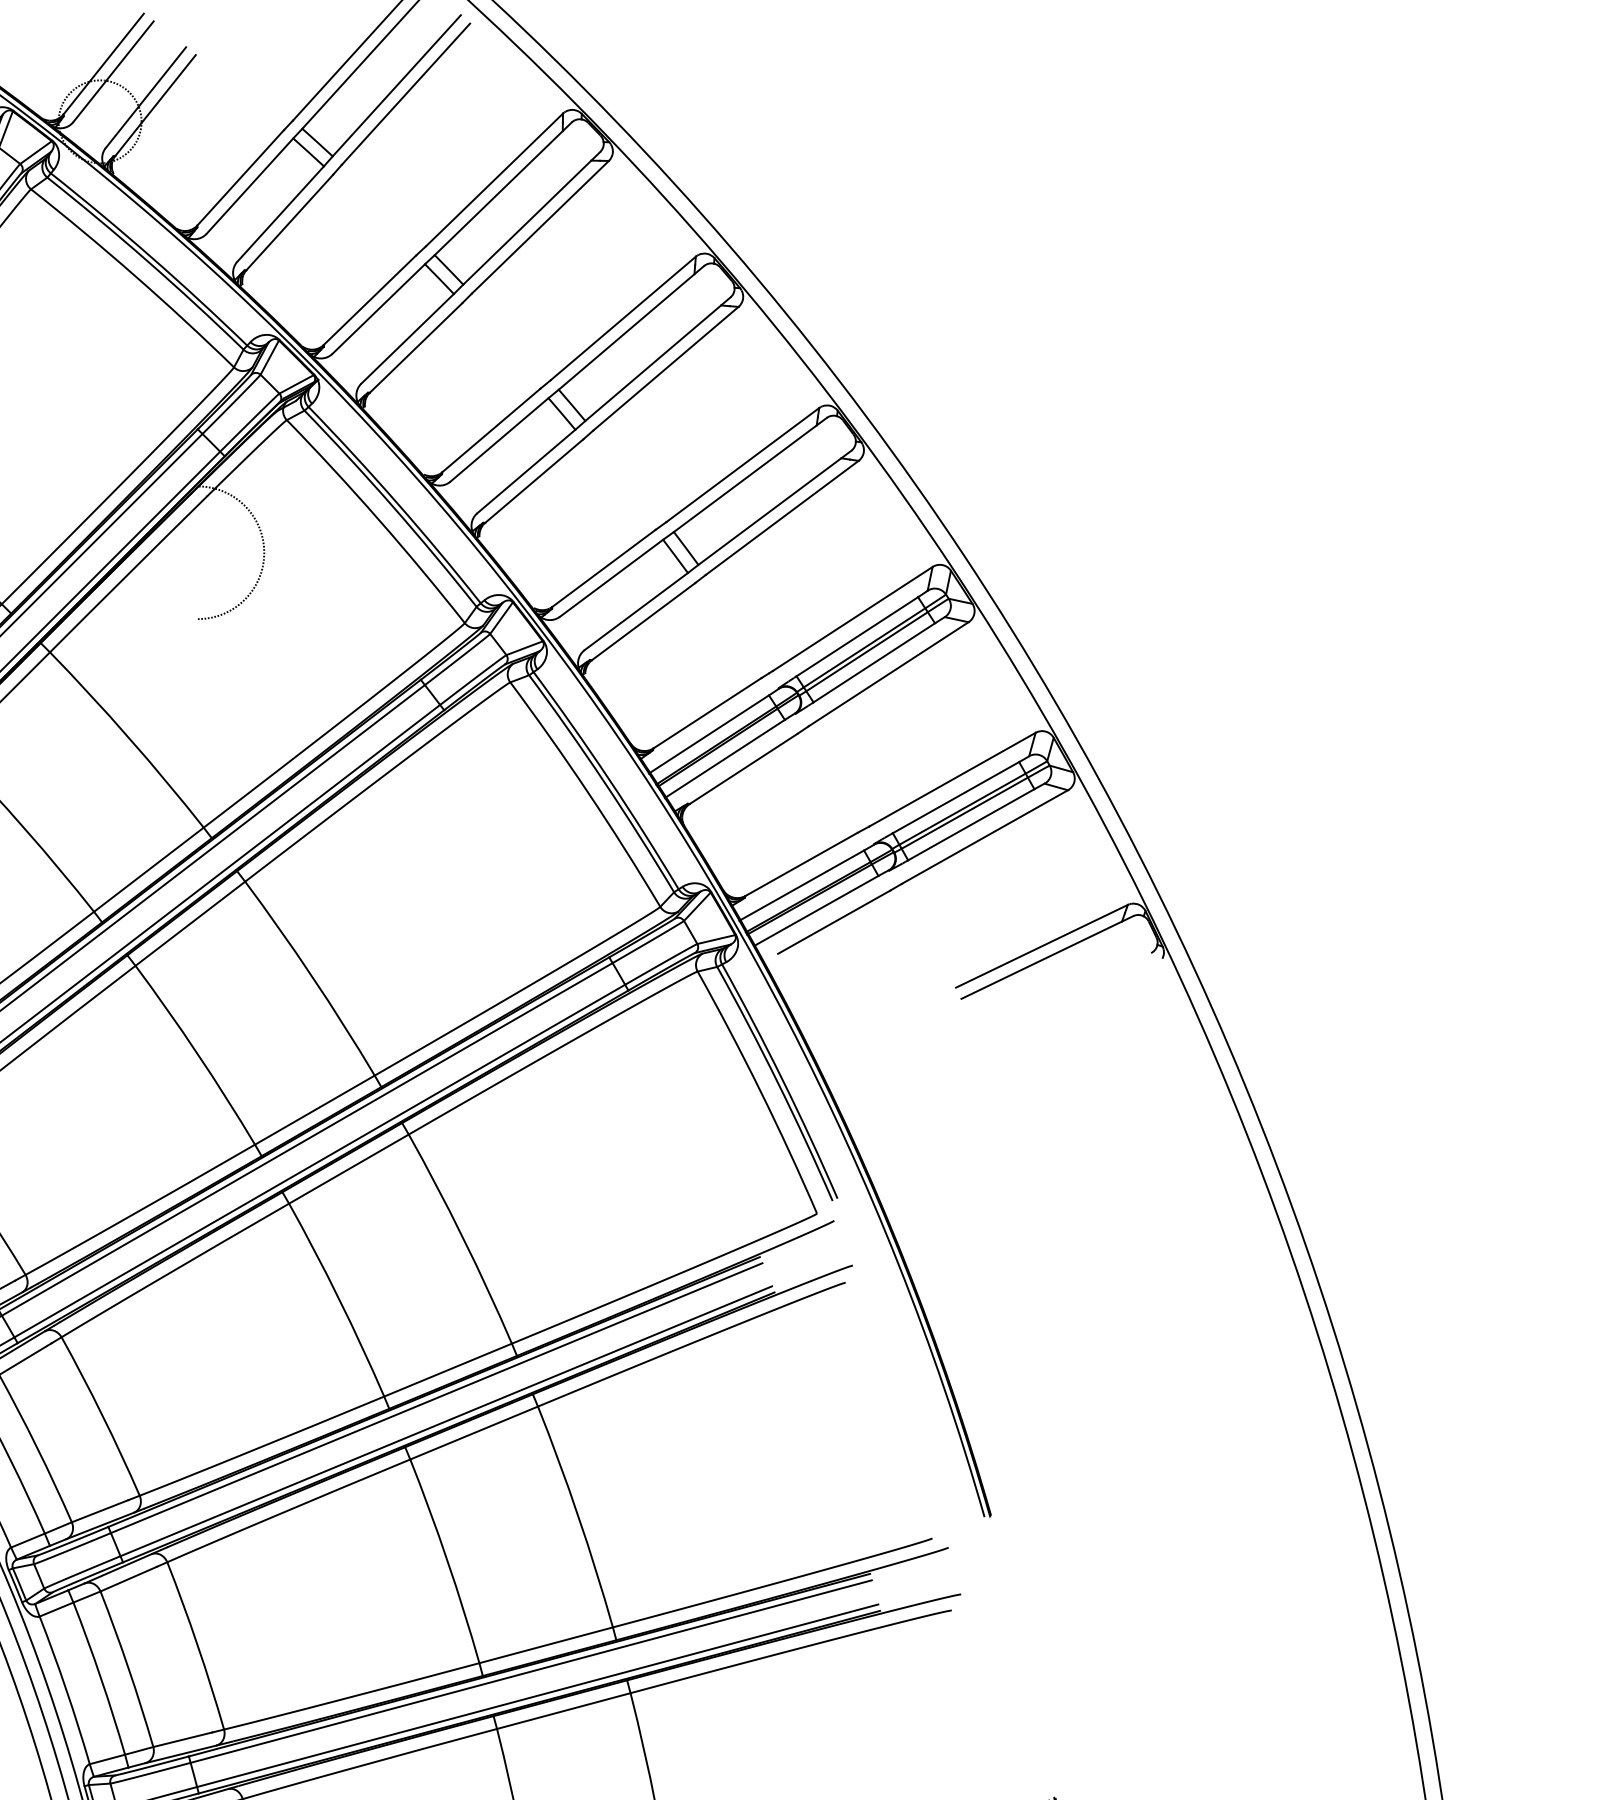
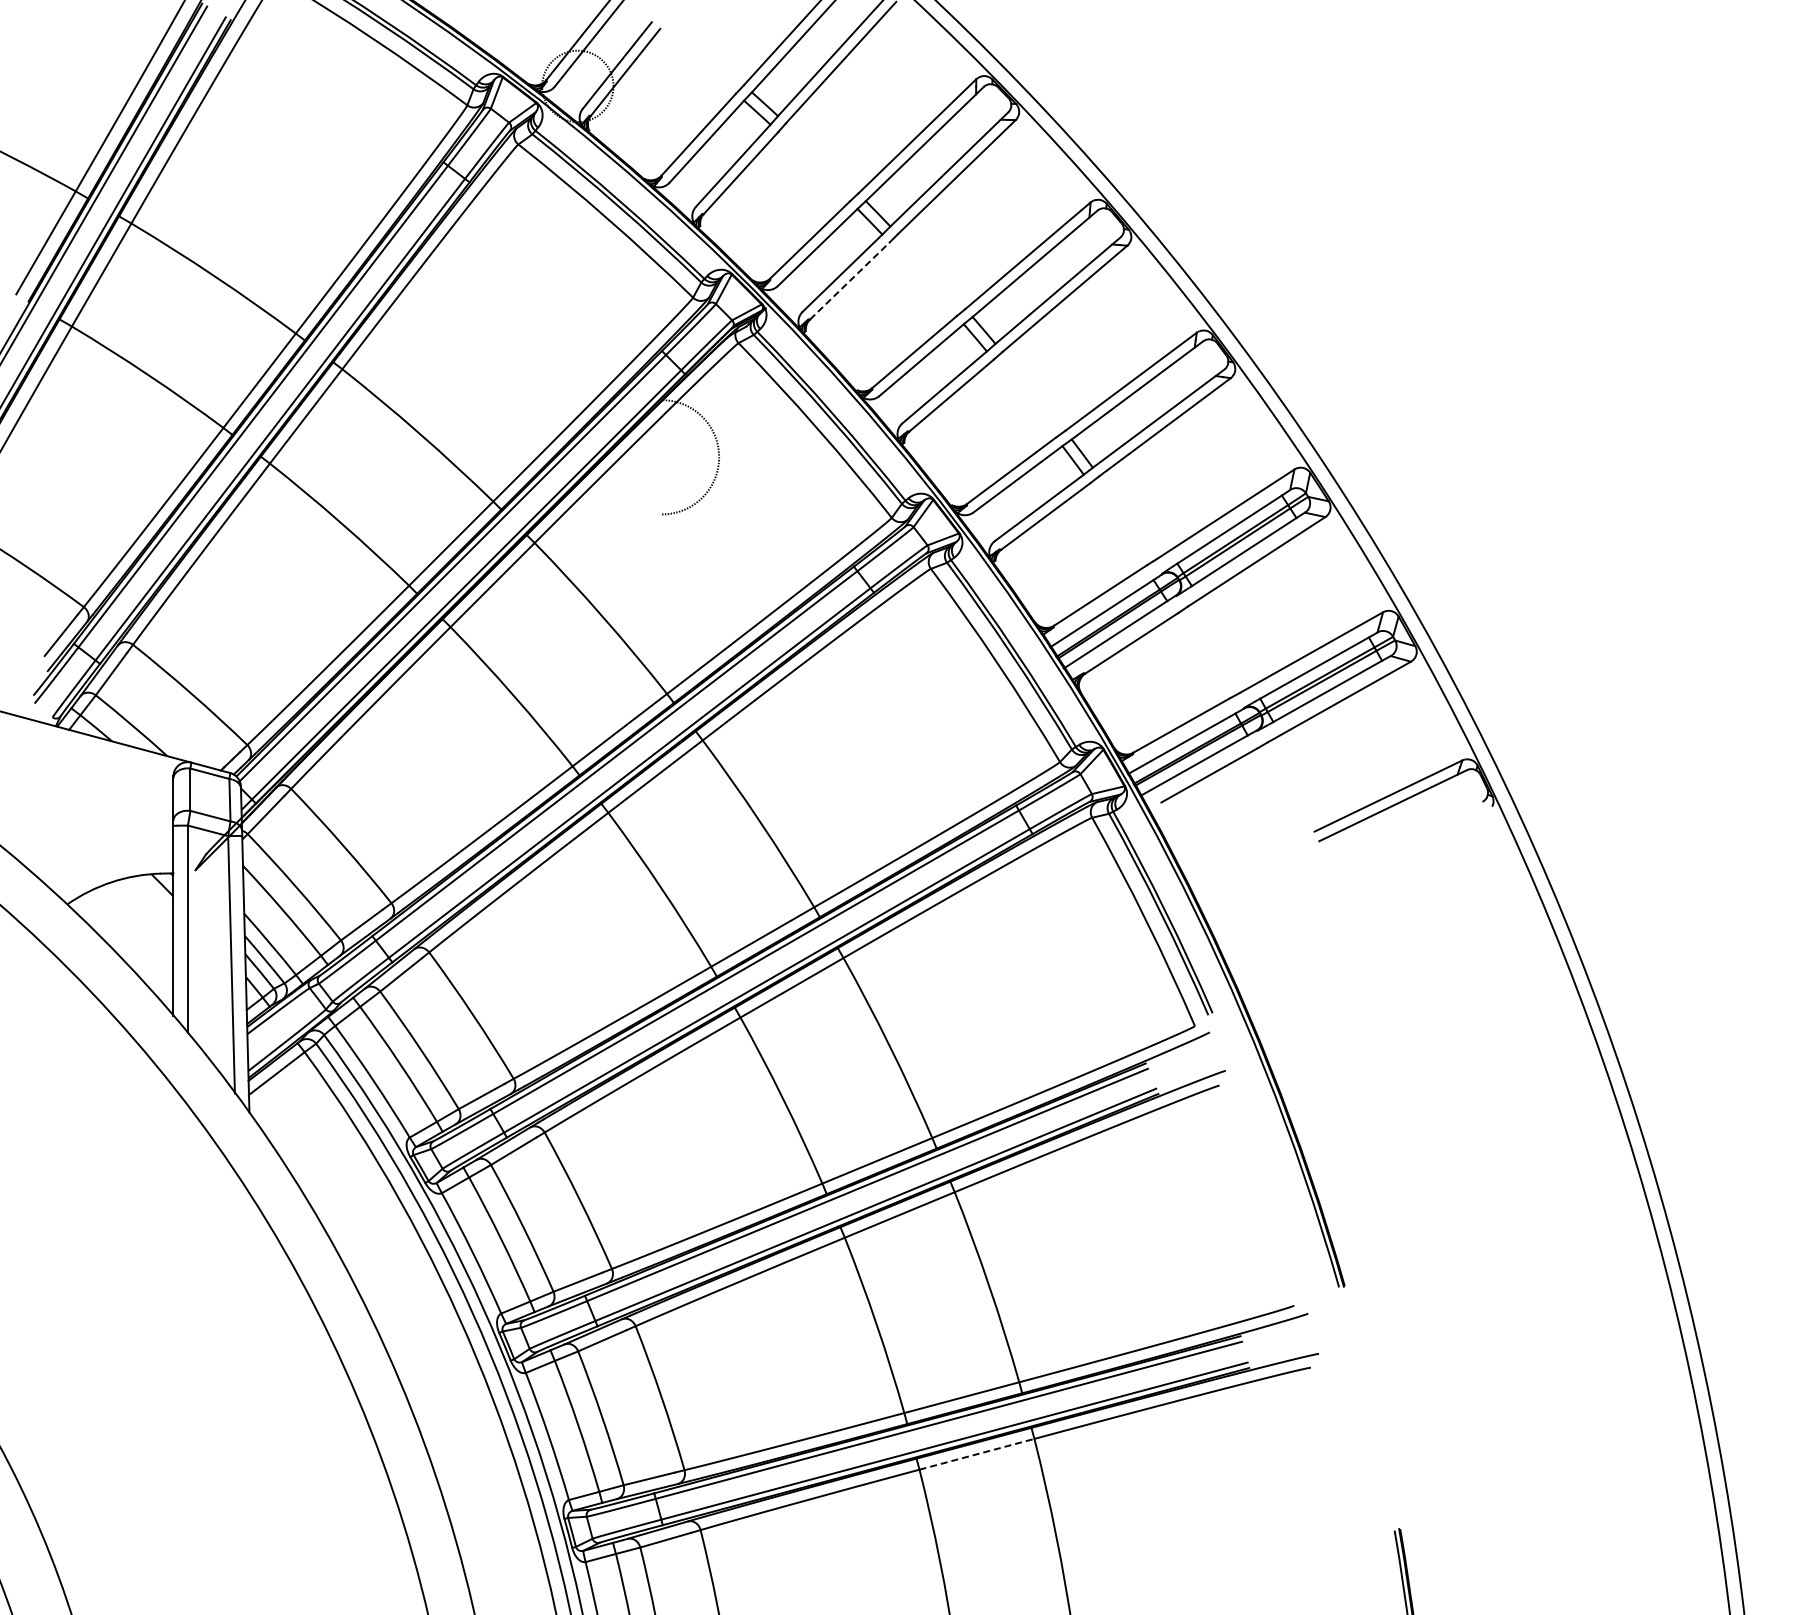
line: (416, 347) -> (850, 280), solid -> dashed
line: (564, 1711) -> (977, 1454), solid -> dashed

